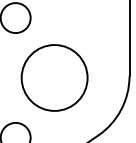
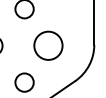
circle: (54, 77) -> (48, 45), size x0.7

